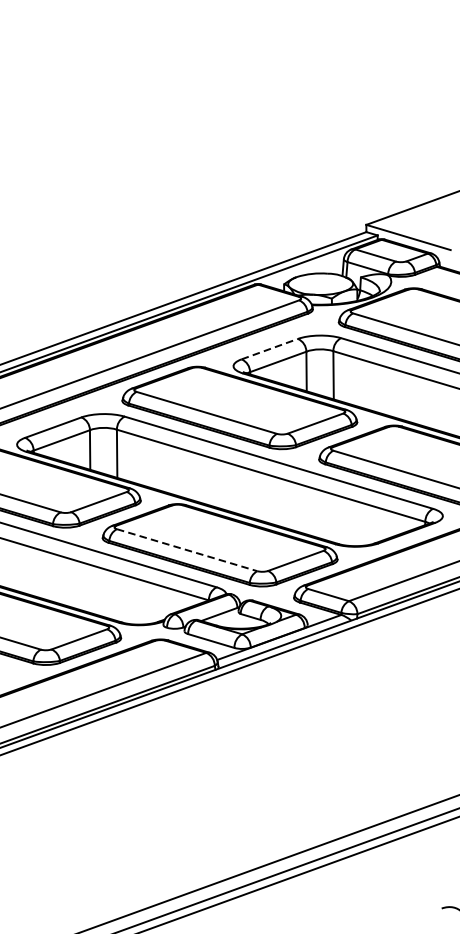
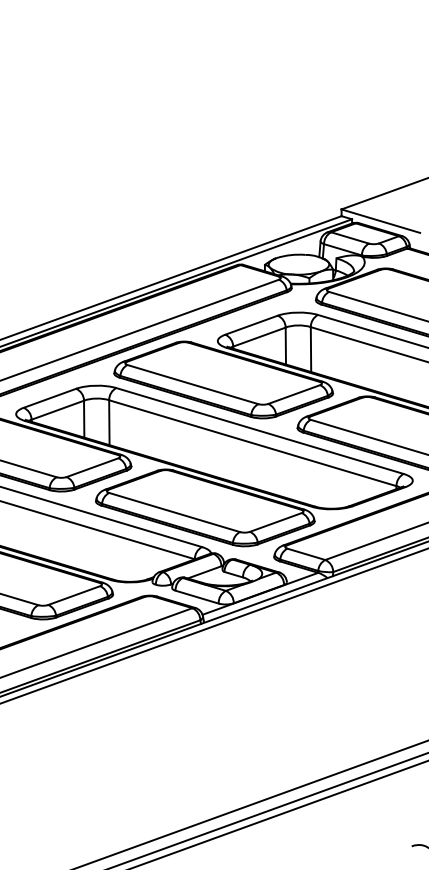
line: (269, 349) -> (251, 325), dashed -> solid
line: (188, 550) -> (175, 512), dashed -> solid

